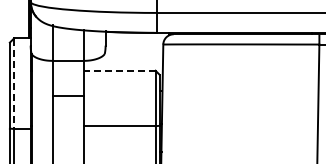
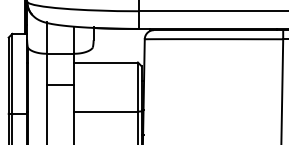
line: (119, 70) -> (105, 62), dashed -> solid
line: (14, 84) -> (12, 74), dashed -> solid

